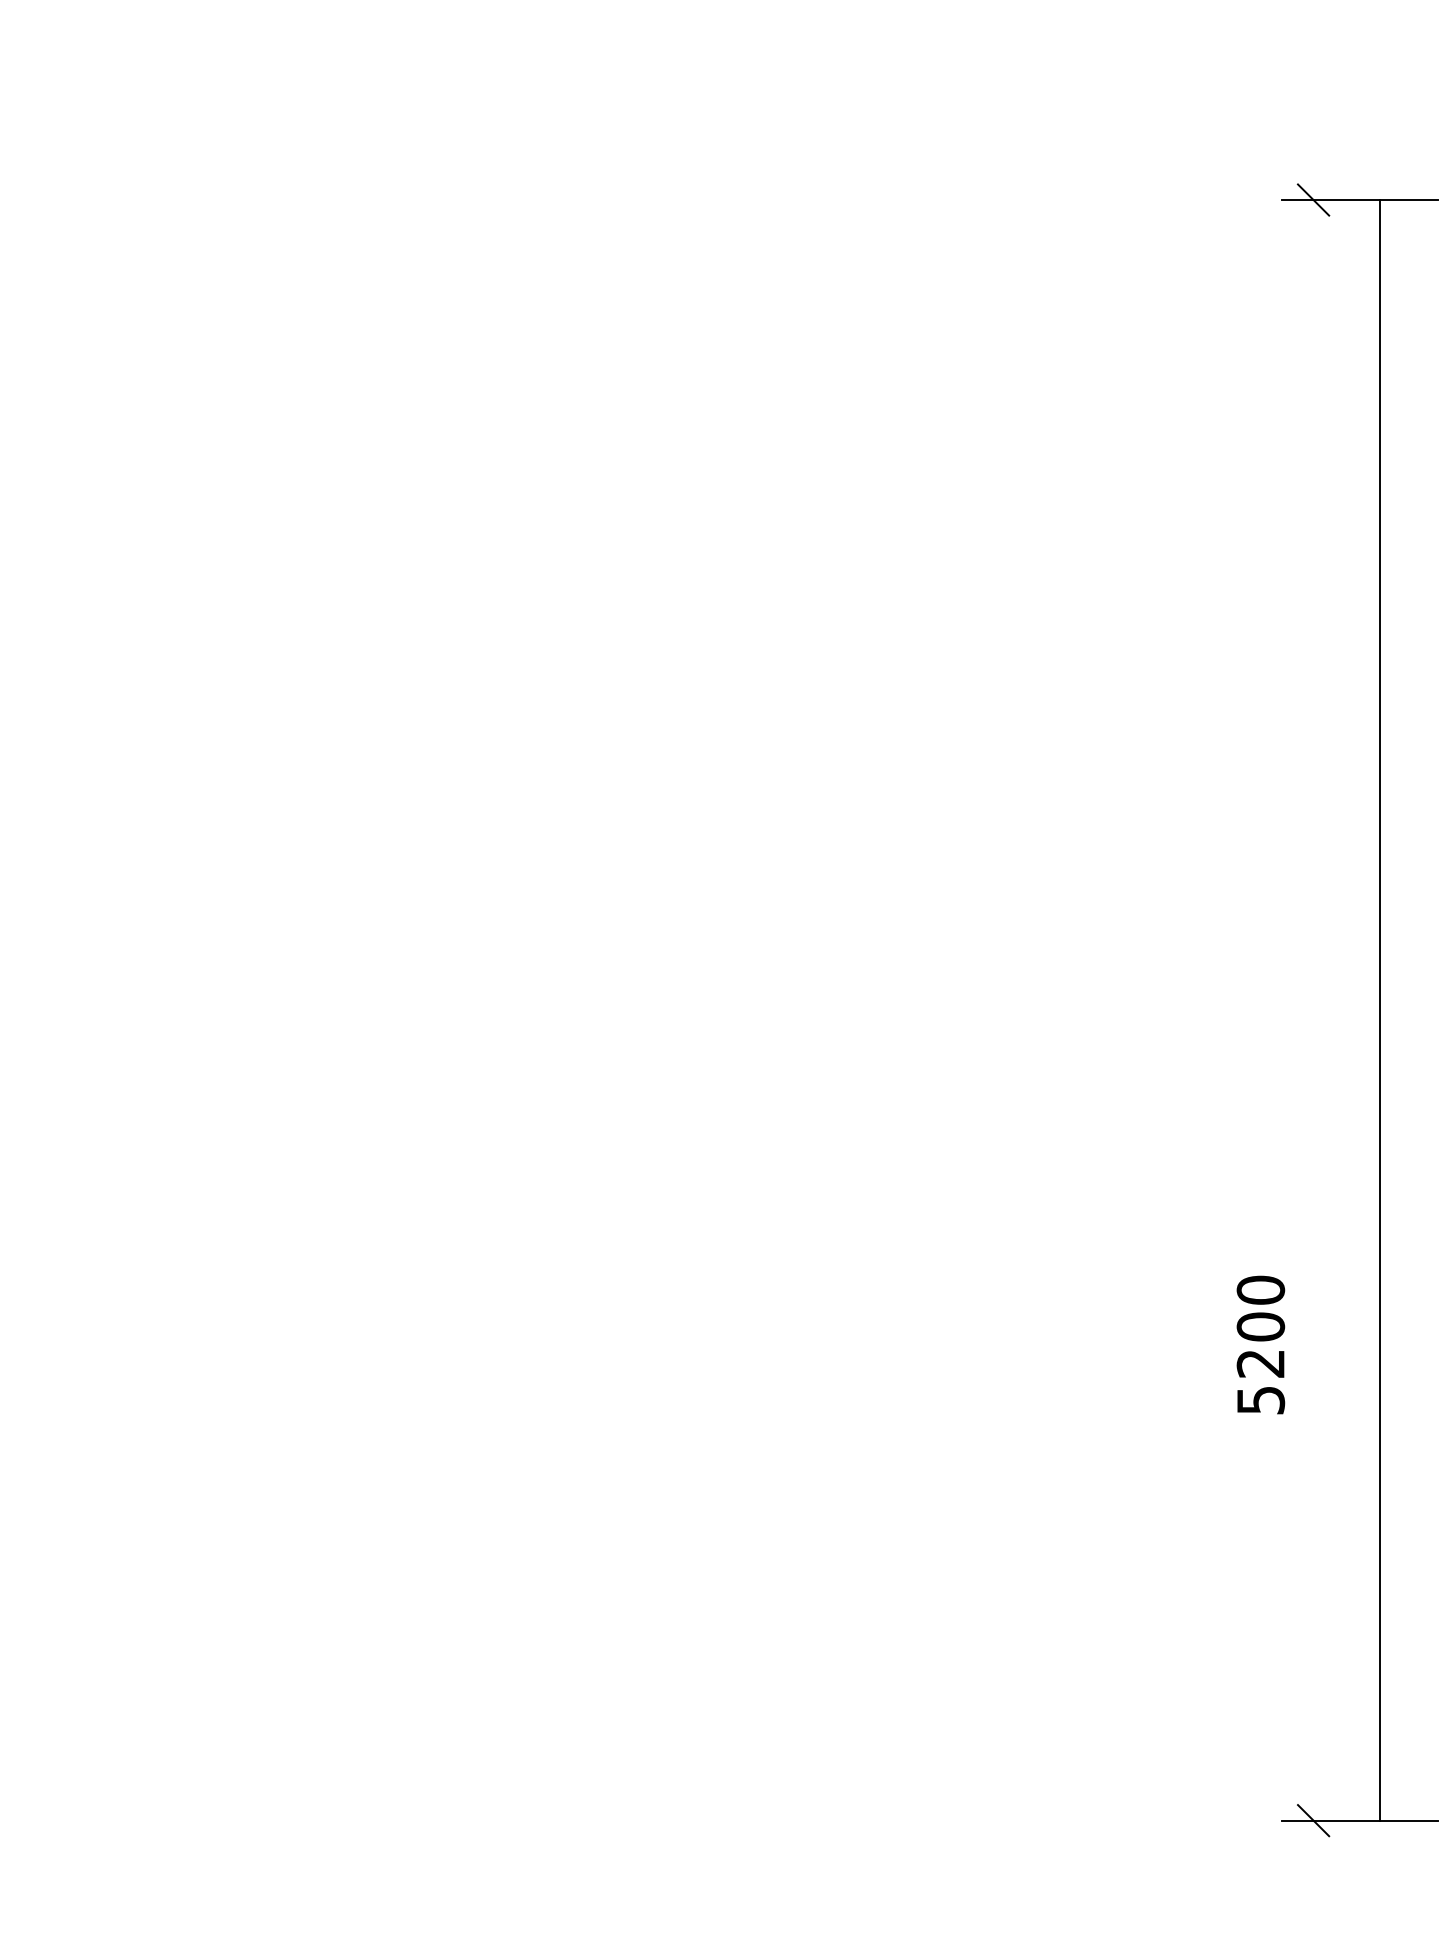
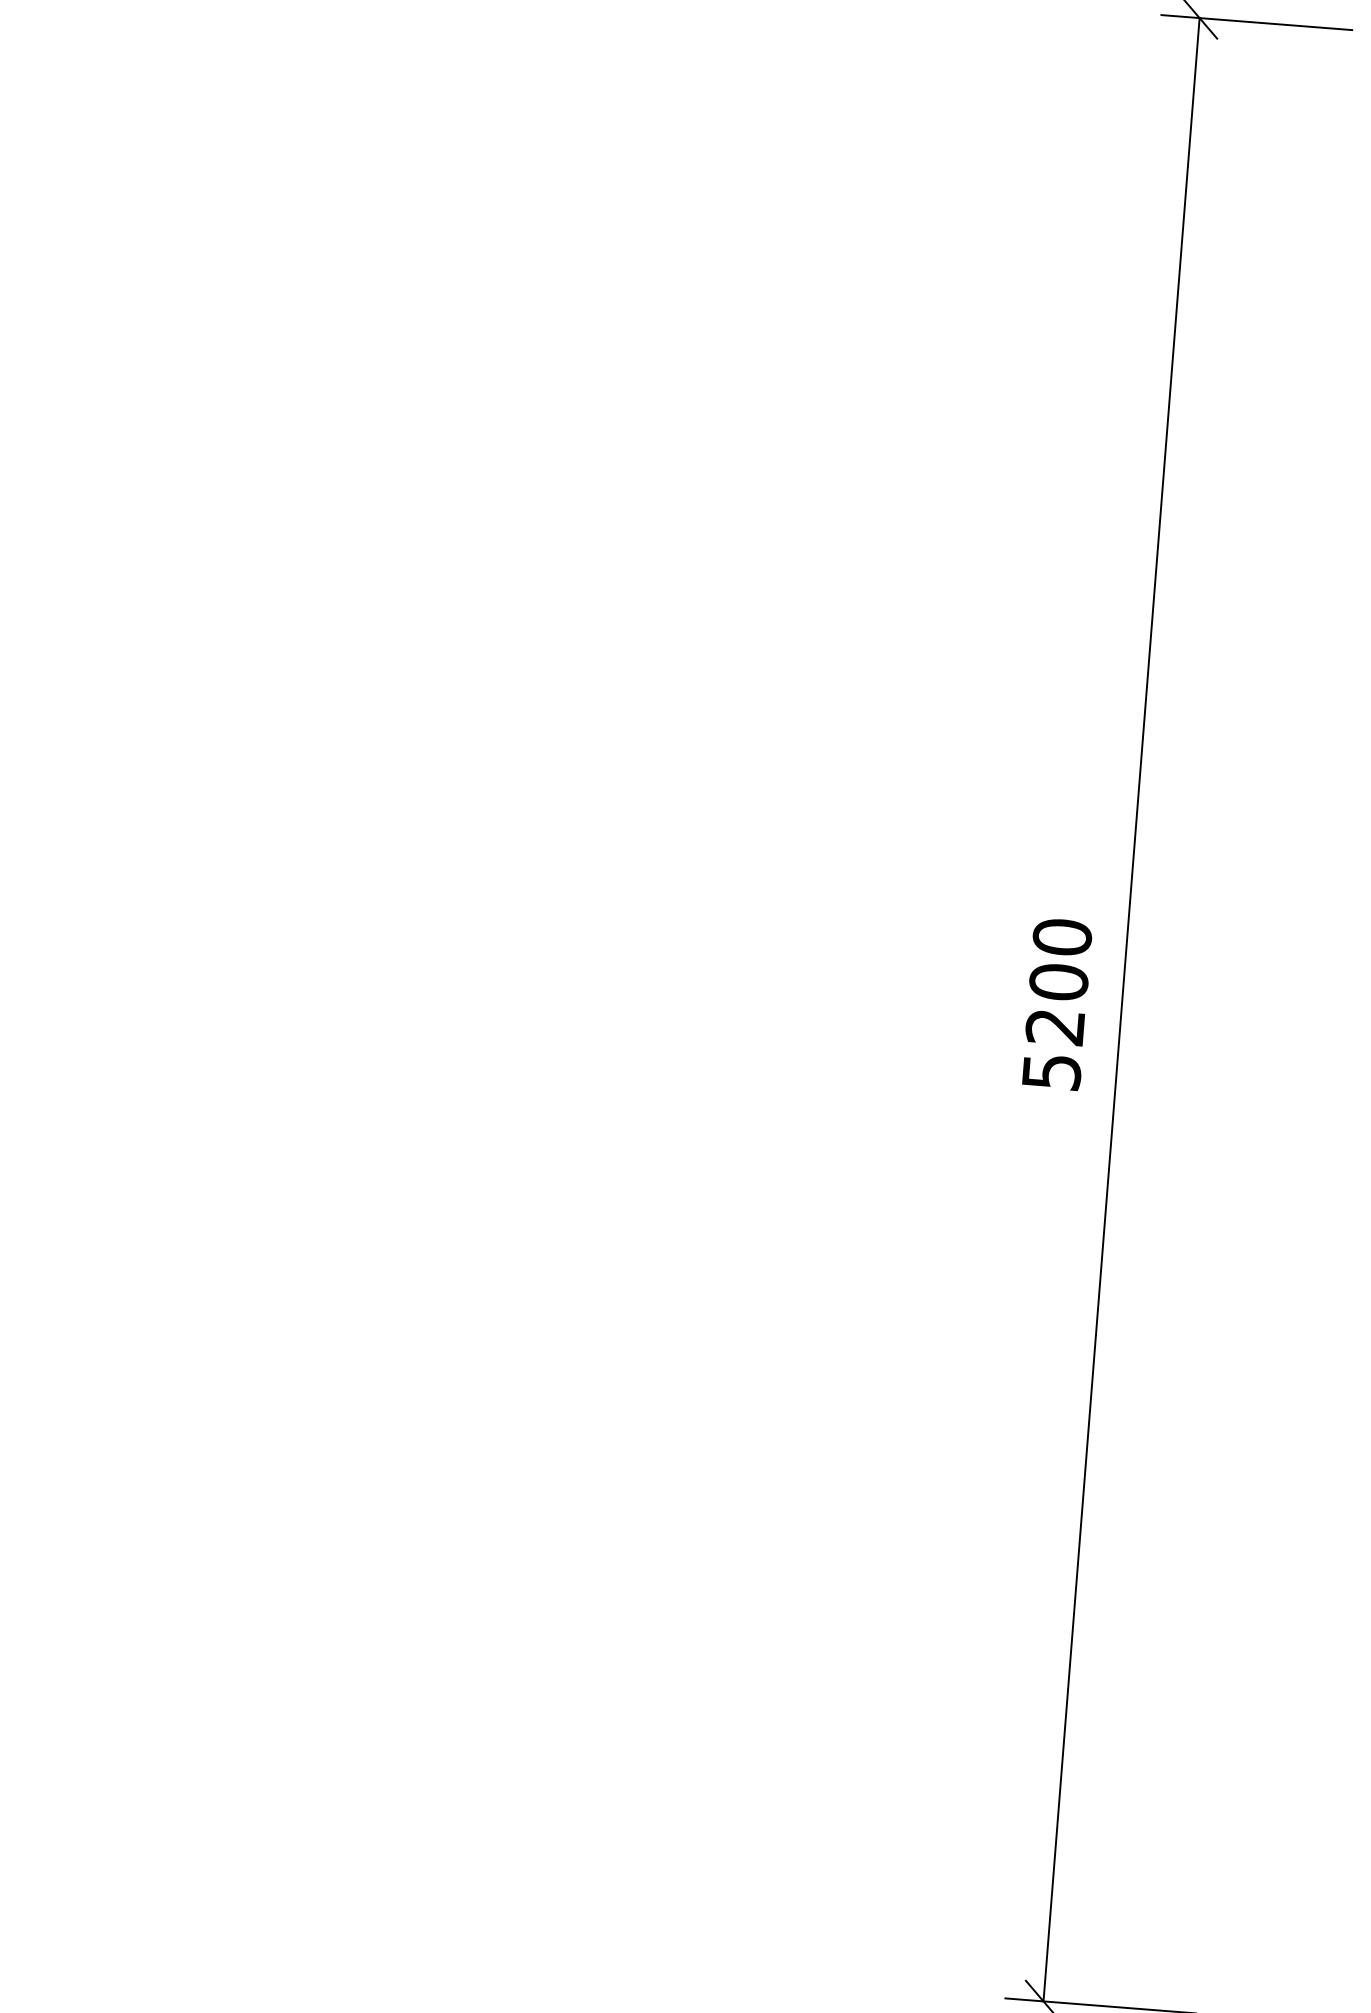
line: (1379, 1010) -> (1121, 1009), moved
text: (1260, 1344) -> (1056, 1003), moved

